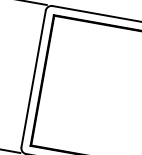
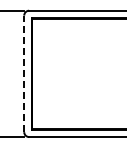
line: (34, 78) -> (24, 73), solid -> dashed

